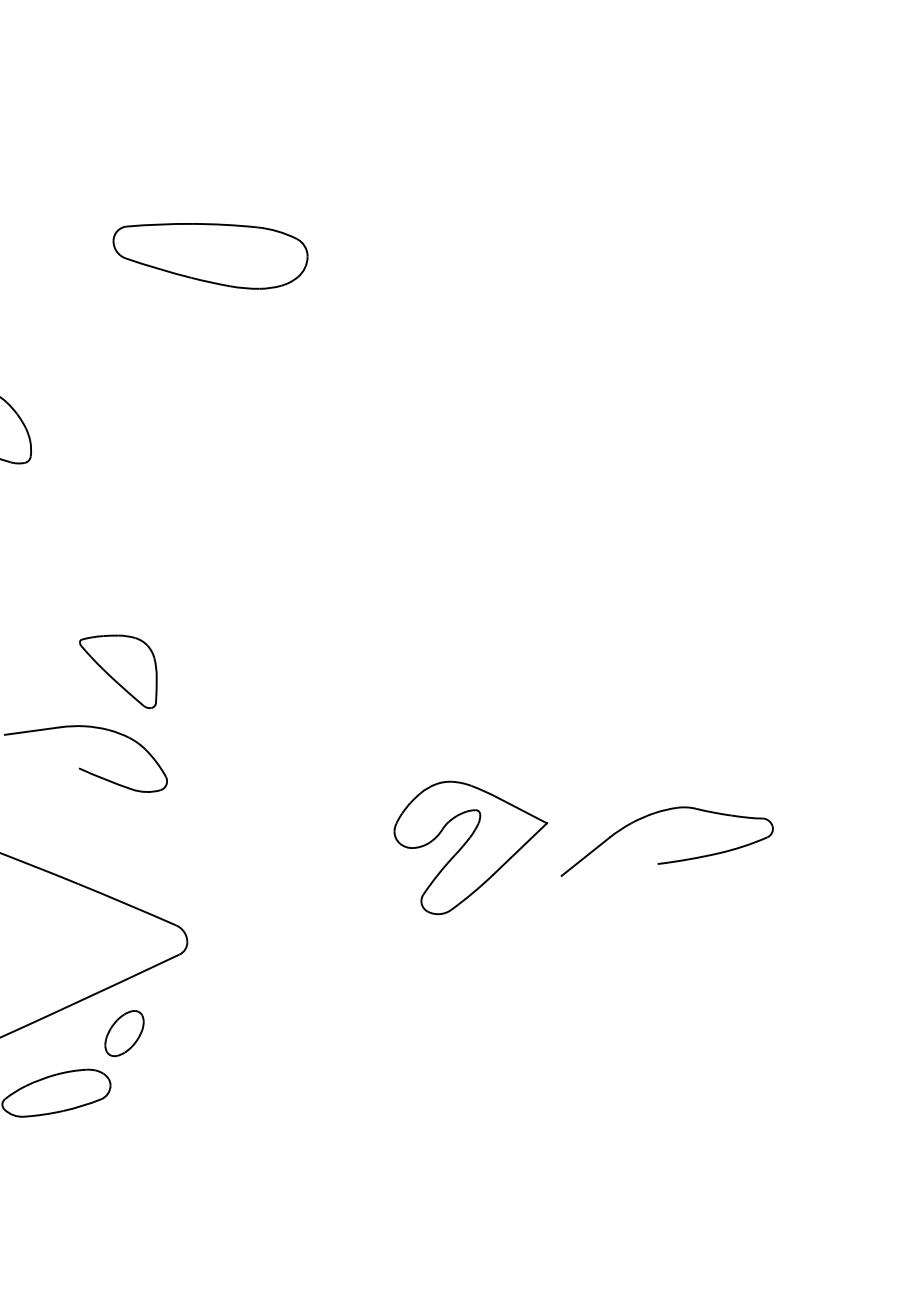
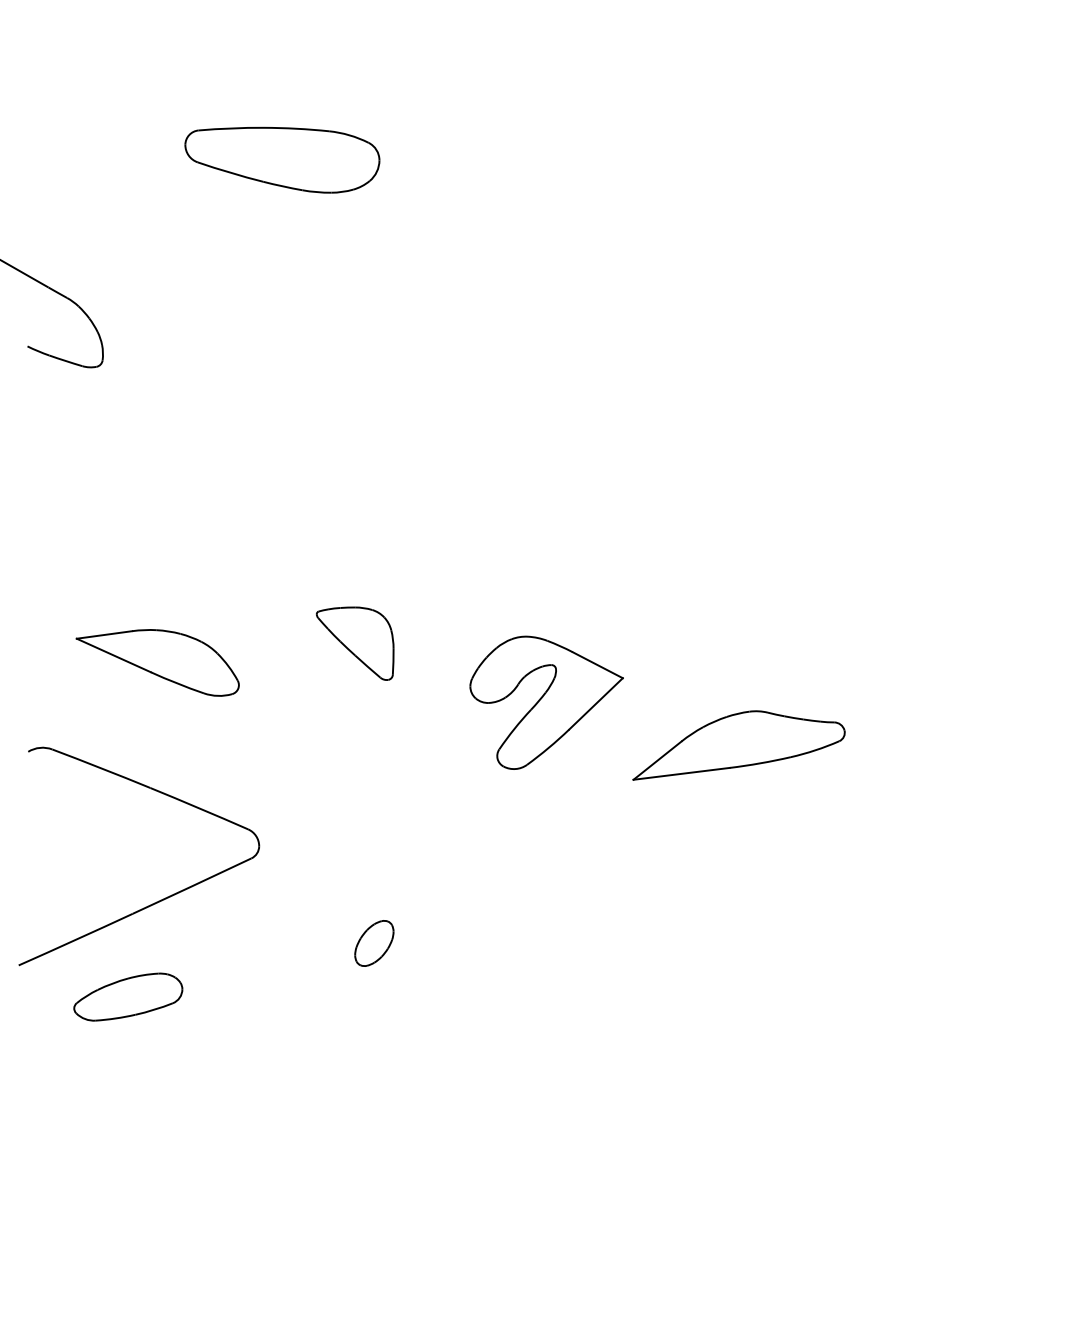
part: (118, 671) -> (355, 643), moved
line: (41, 751) -> (113, 655), added
part: (470, 847) -> (546, 702), moved
line: (609, 869) -> (681, 773), added
part: (124, 1033) -> (374, 943), moved

